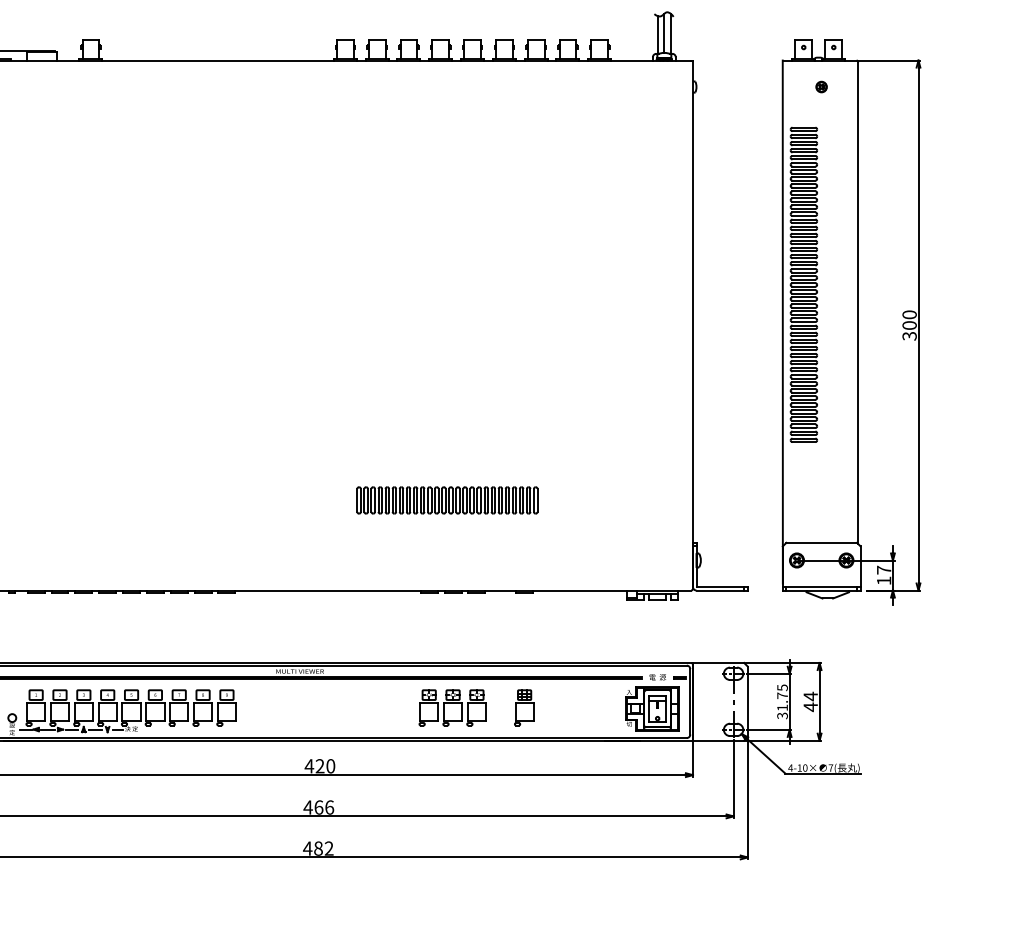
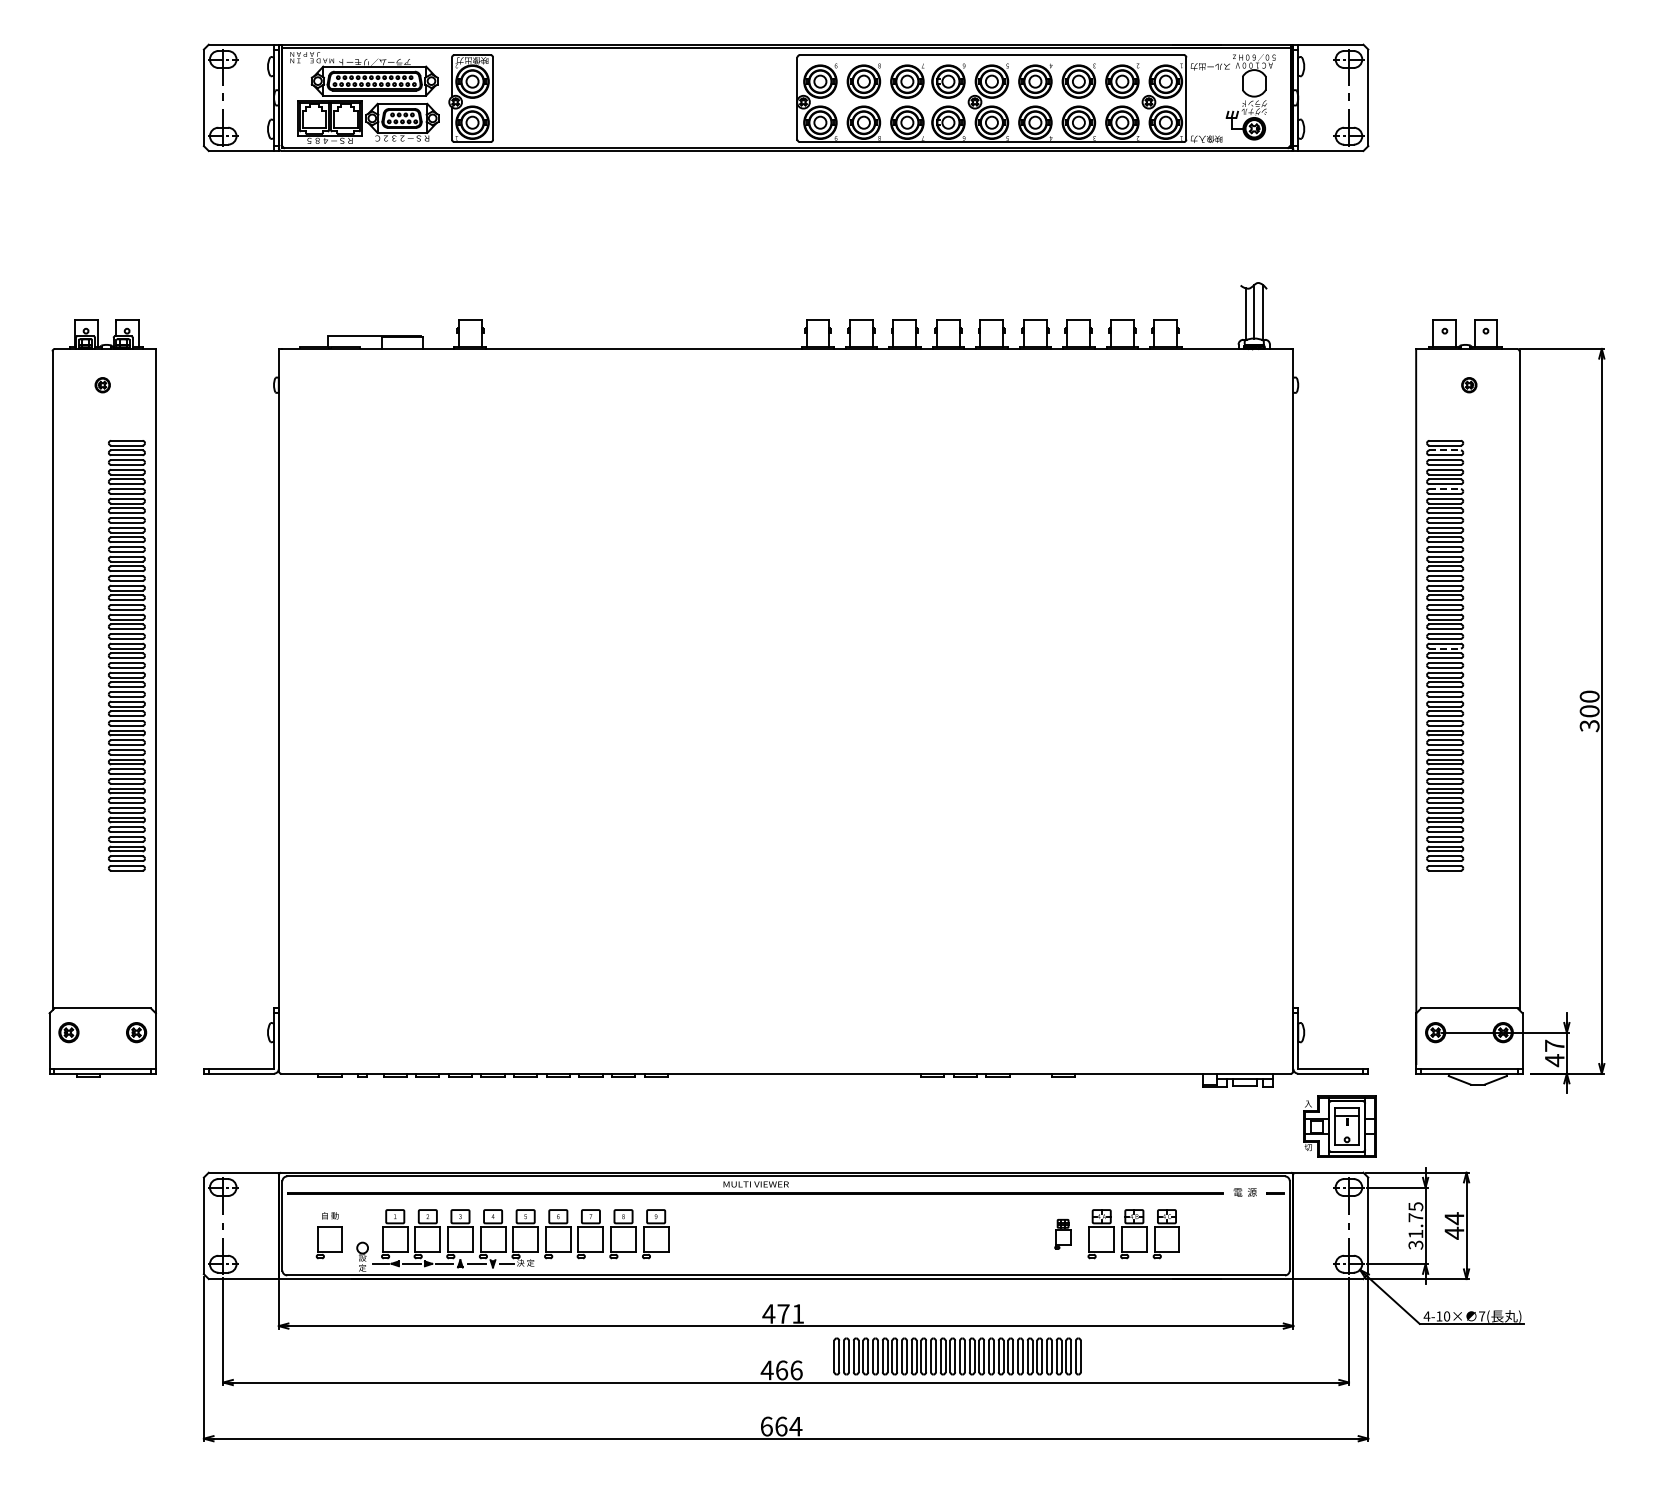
line: (804, 134) -> (1445, 450), solid -> dashed
line: (804, 163) -> (1445, 489), solid -> dashed
line: (804, 279) -> (1445, 648), solid -> dashed
part: (447, 500) -> (957, 1356), moved
text: (883, 580) -> (1554, 1060), 17 -> 47
part: (452, 708) -> (1133, 1234), moved
part: (524, 708) -> (1062, 1234), size x0.6
part: (652, 708) -> (1339, 1126), moved
text: (325, 765) -> (790, 1313), 420 -> 471
text: (318, 848) -> (781, 1426), 482 -> 664

